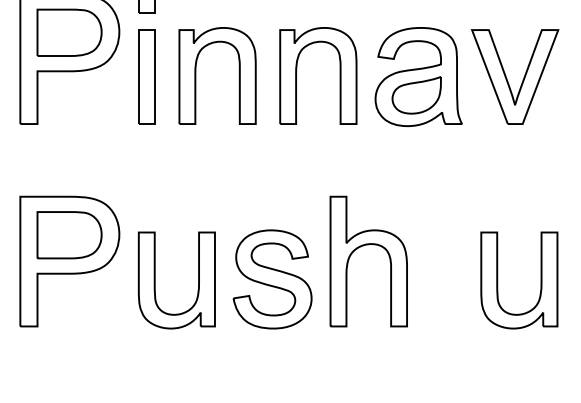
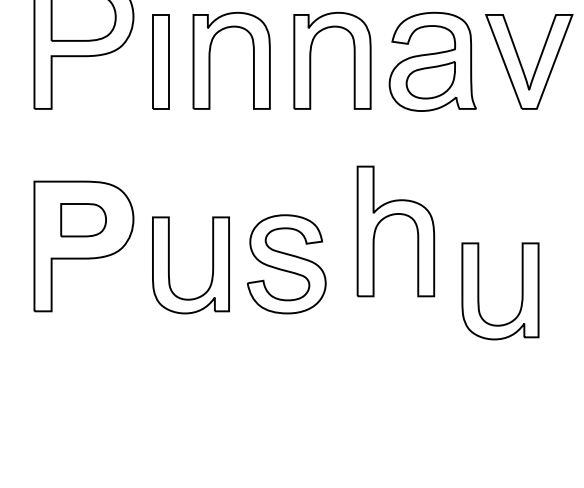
part: (69, 235) -> (83, 220), size x0.7
part: (363, 246) -> (390, 216), moved
part: (498, 280) -> (479, 291), moved

